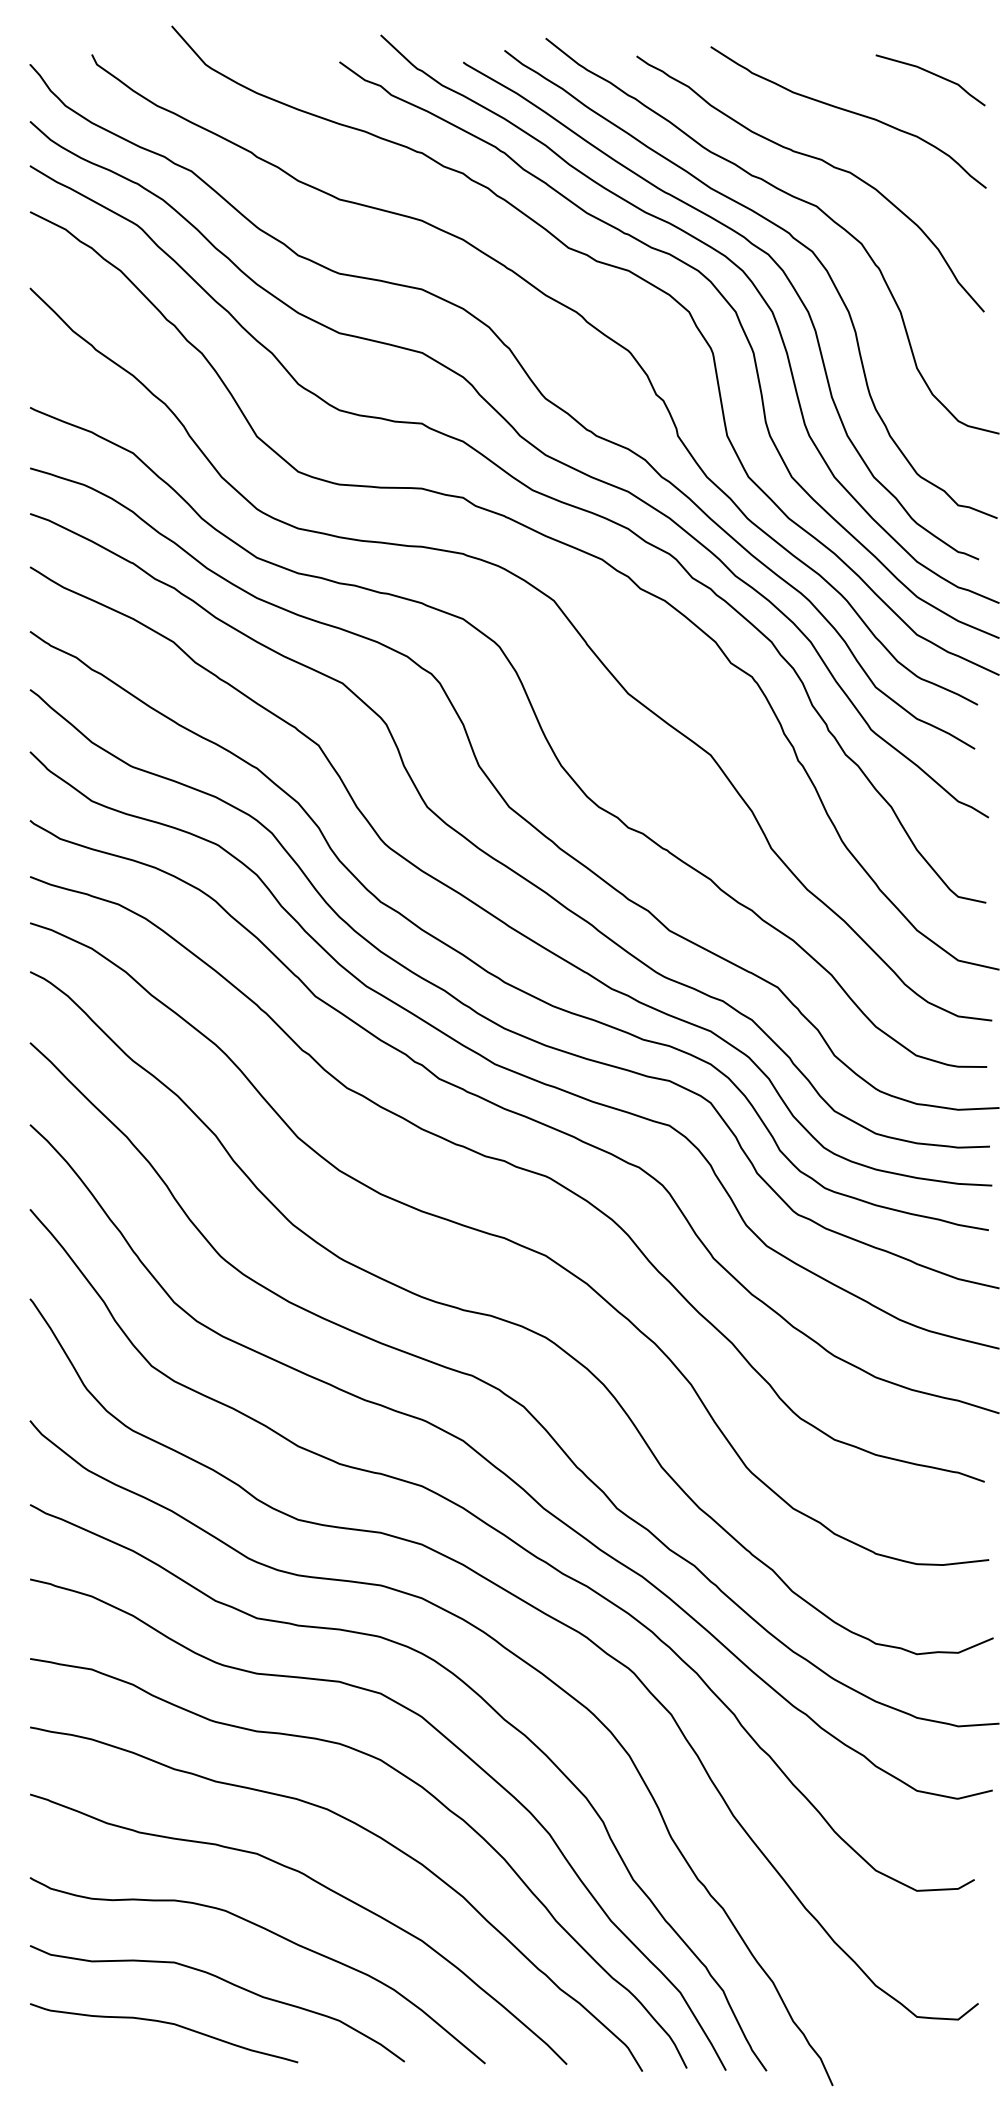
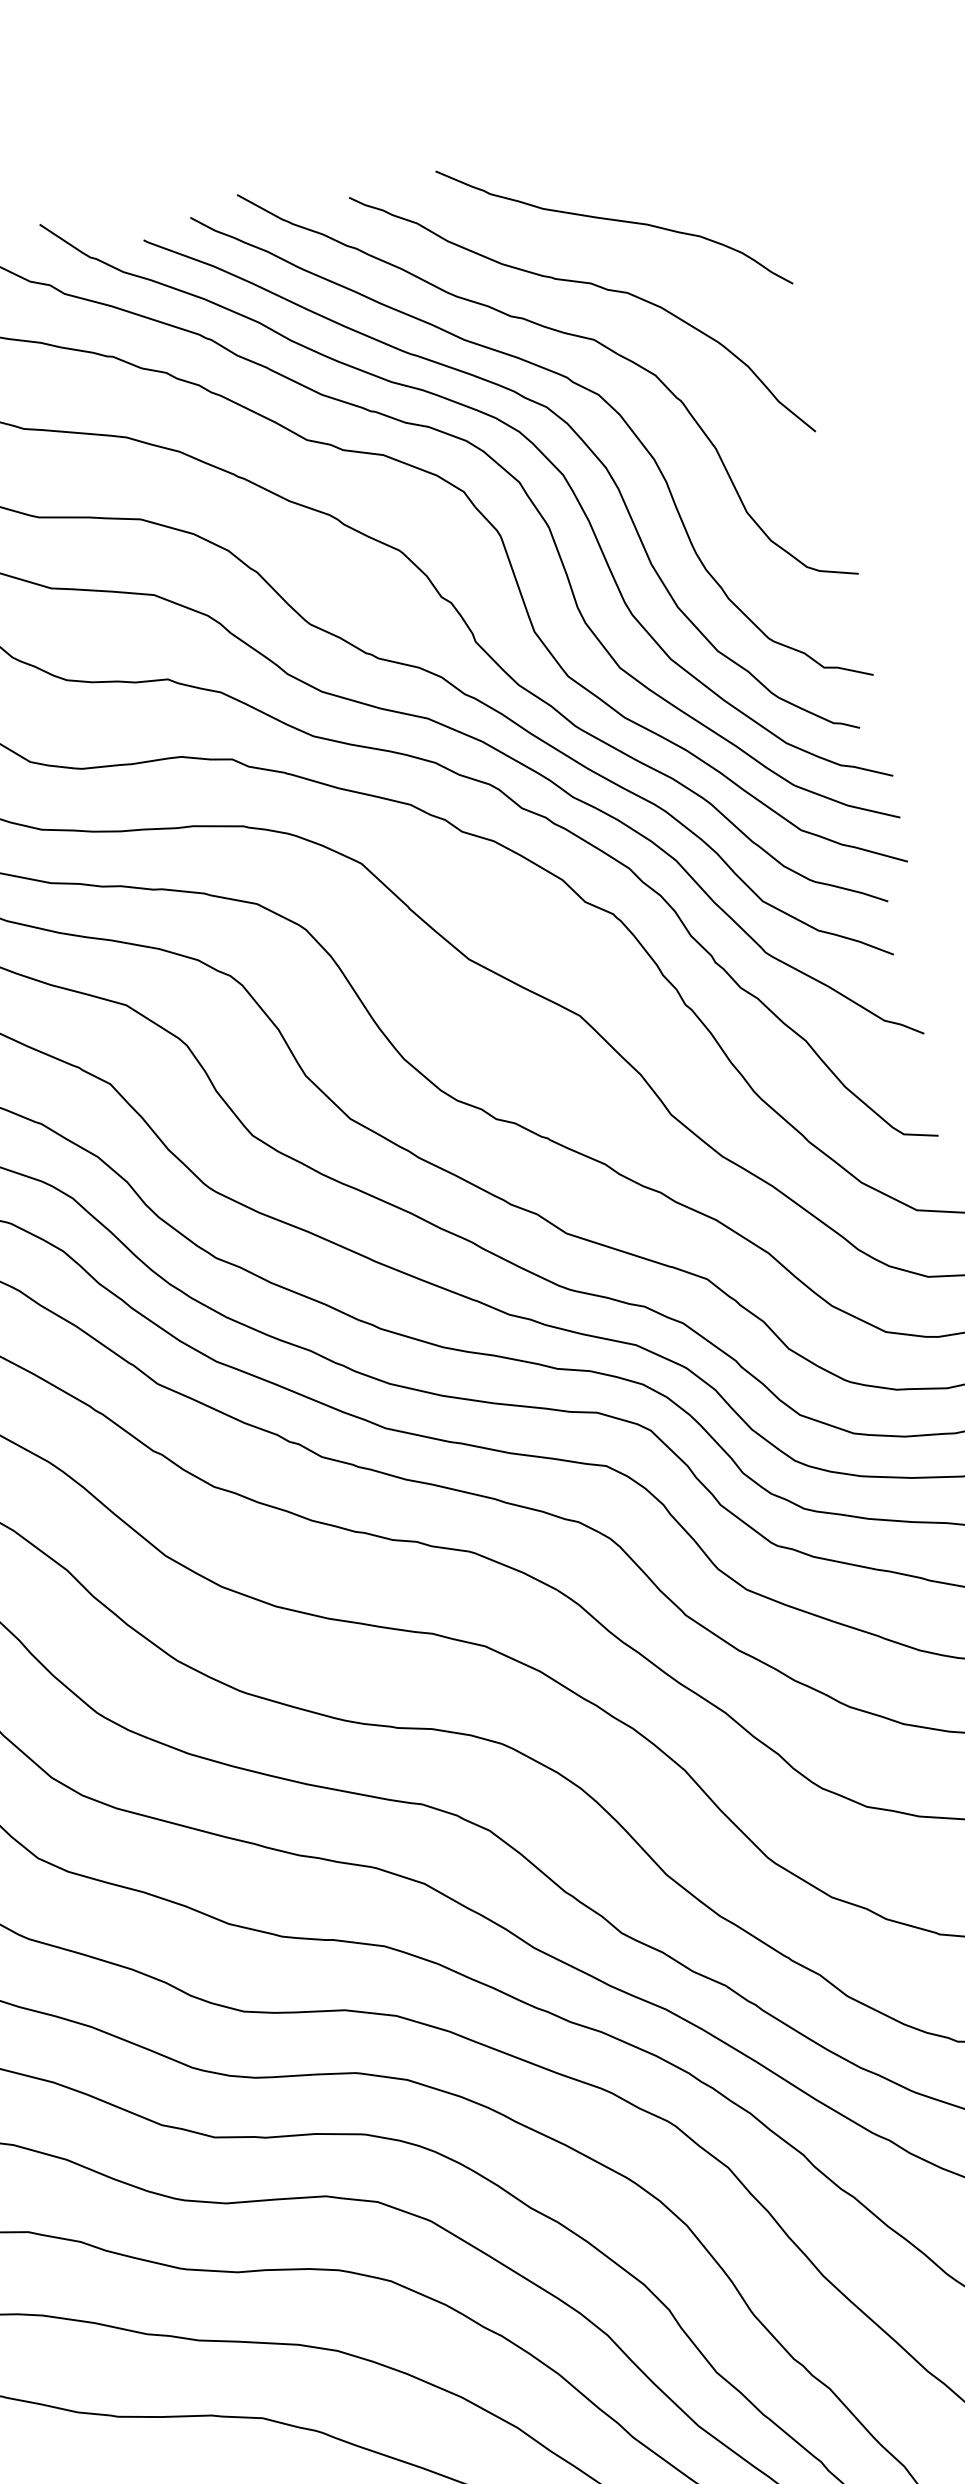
line: (932, 74) -> (705, 159), removed

